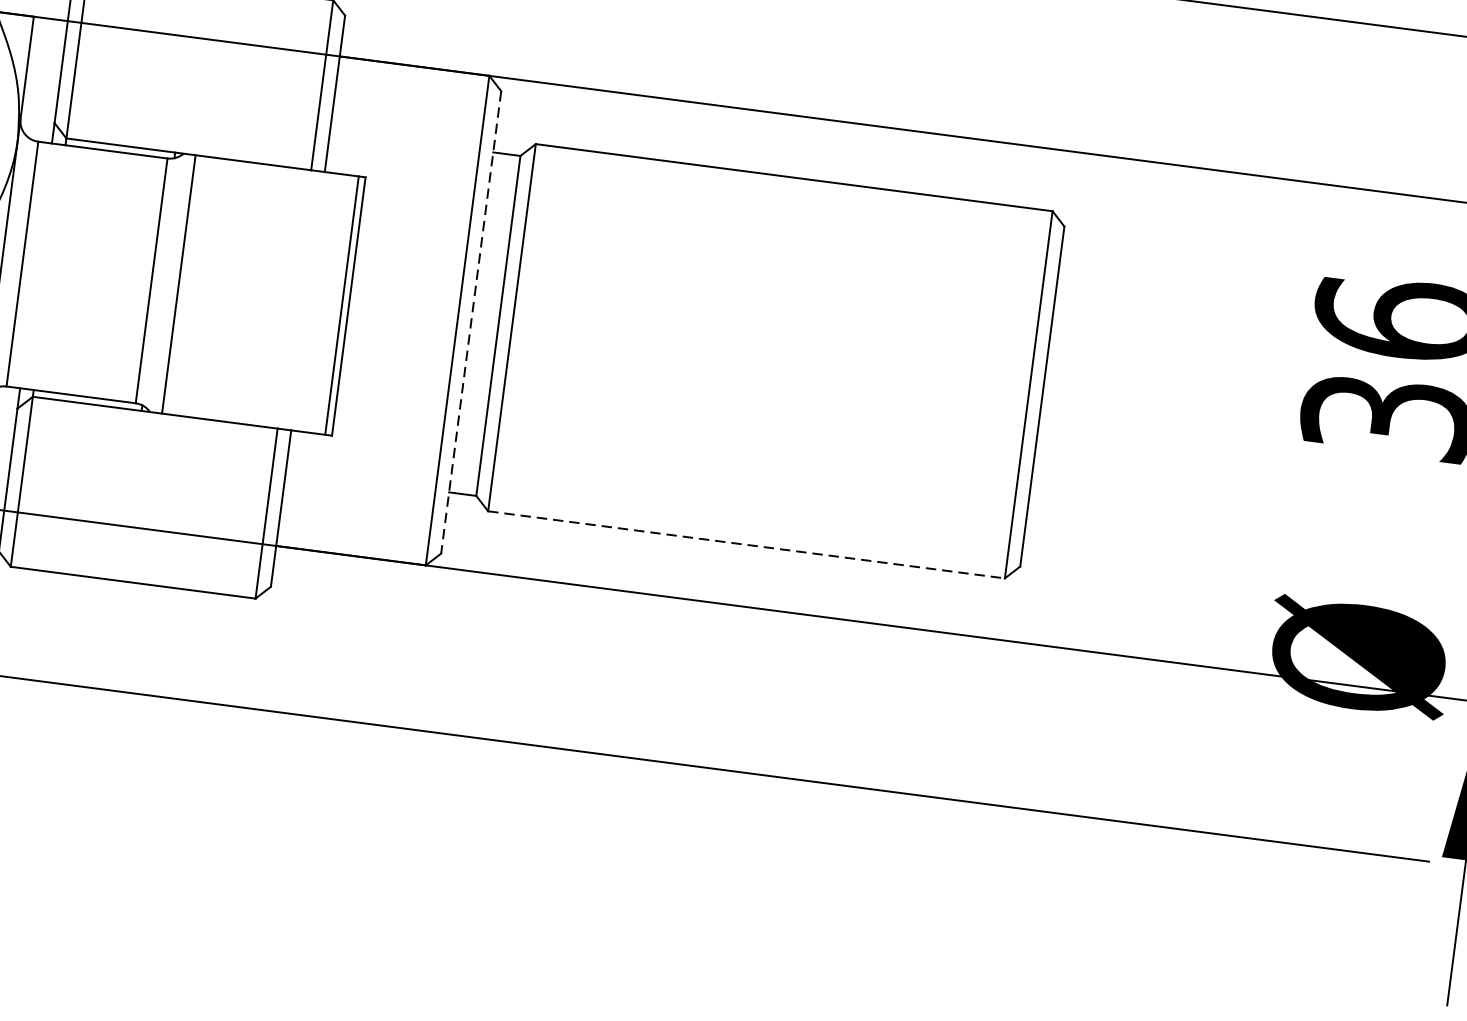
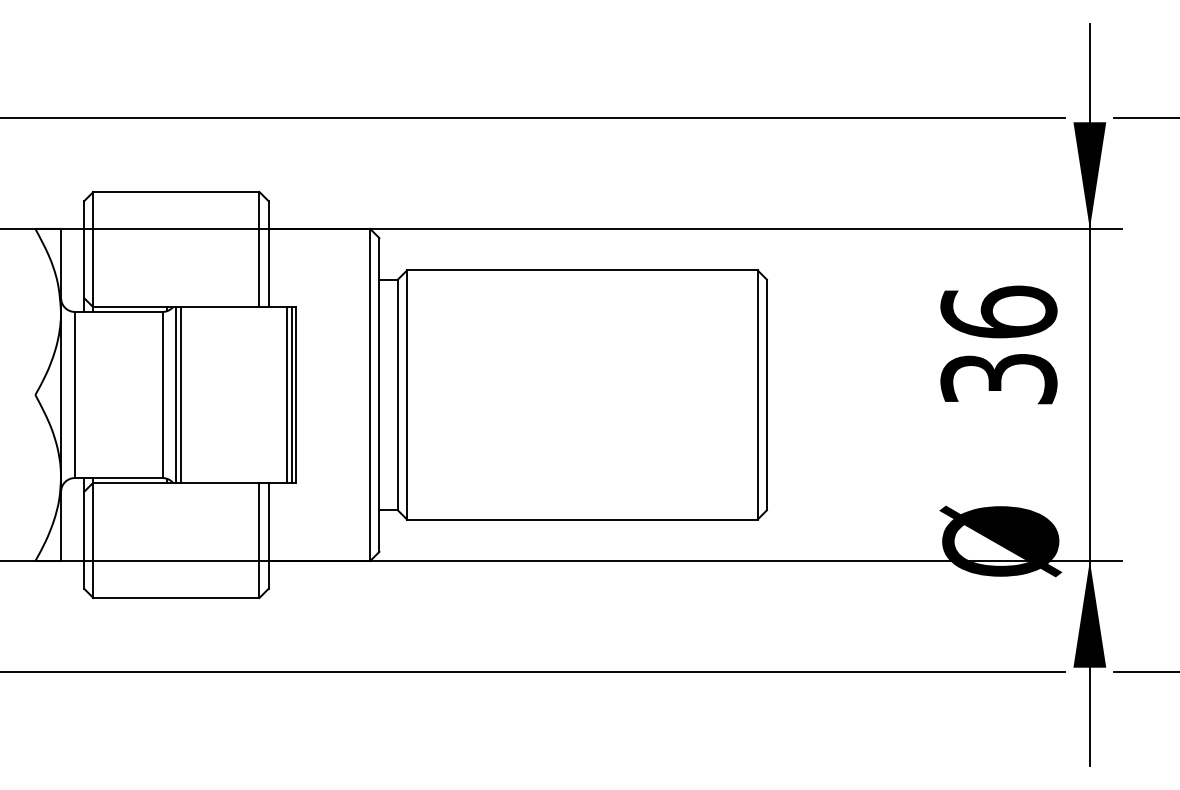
line: (172, 282) -> (176, 394), added
line: (335, 304) -> (287, 394), added
line: (471, 321) -> (379, 394), dashed -> solid
line: (746, 544) -> (582, 519), dashed -> solid

